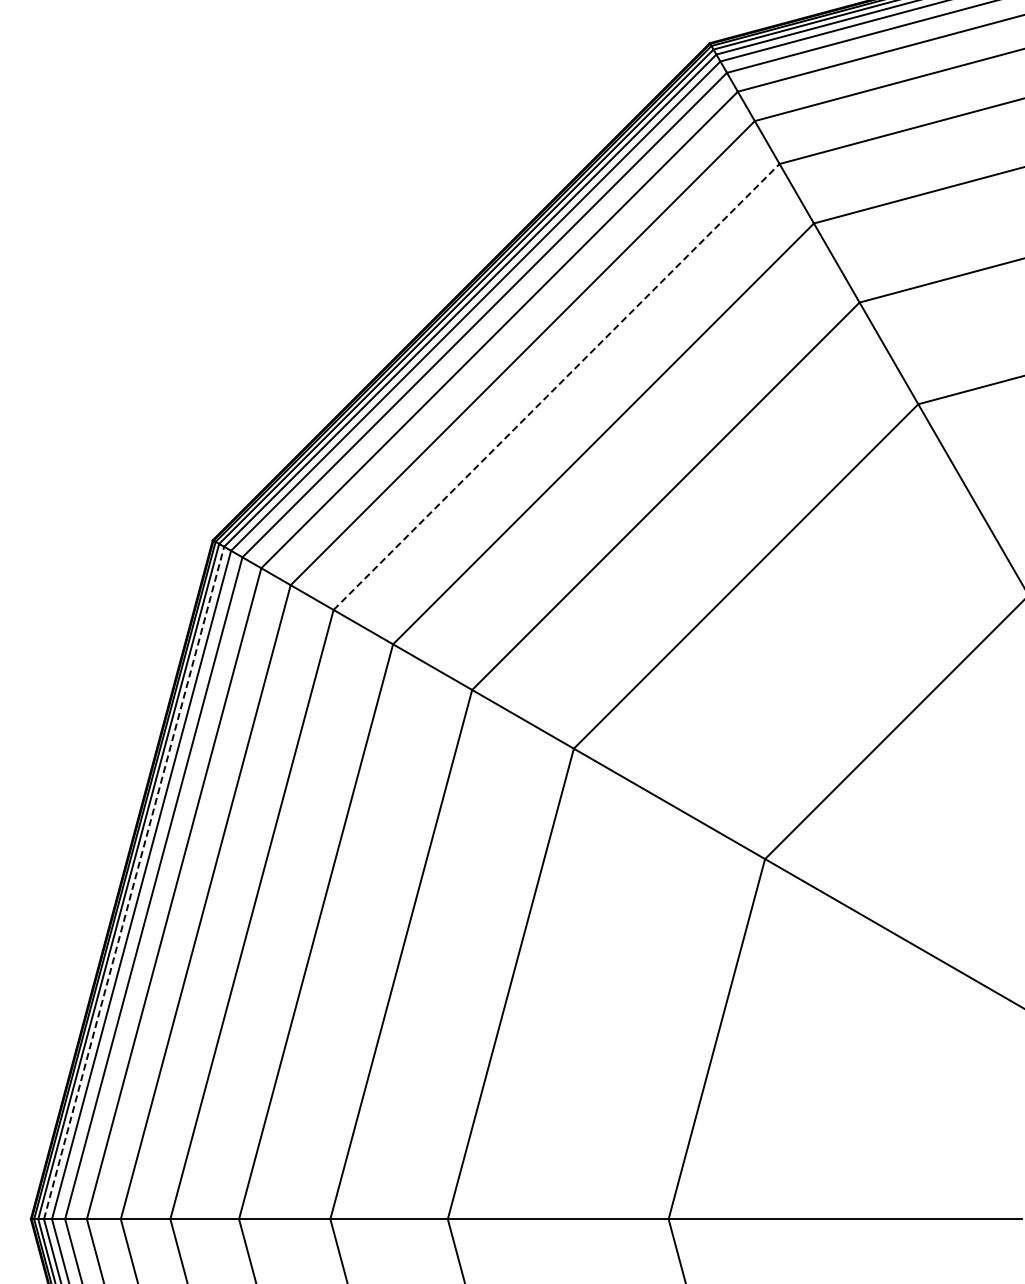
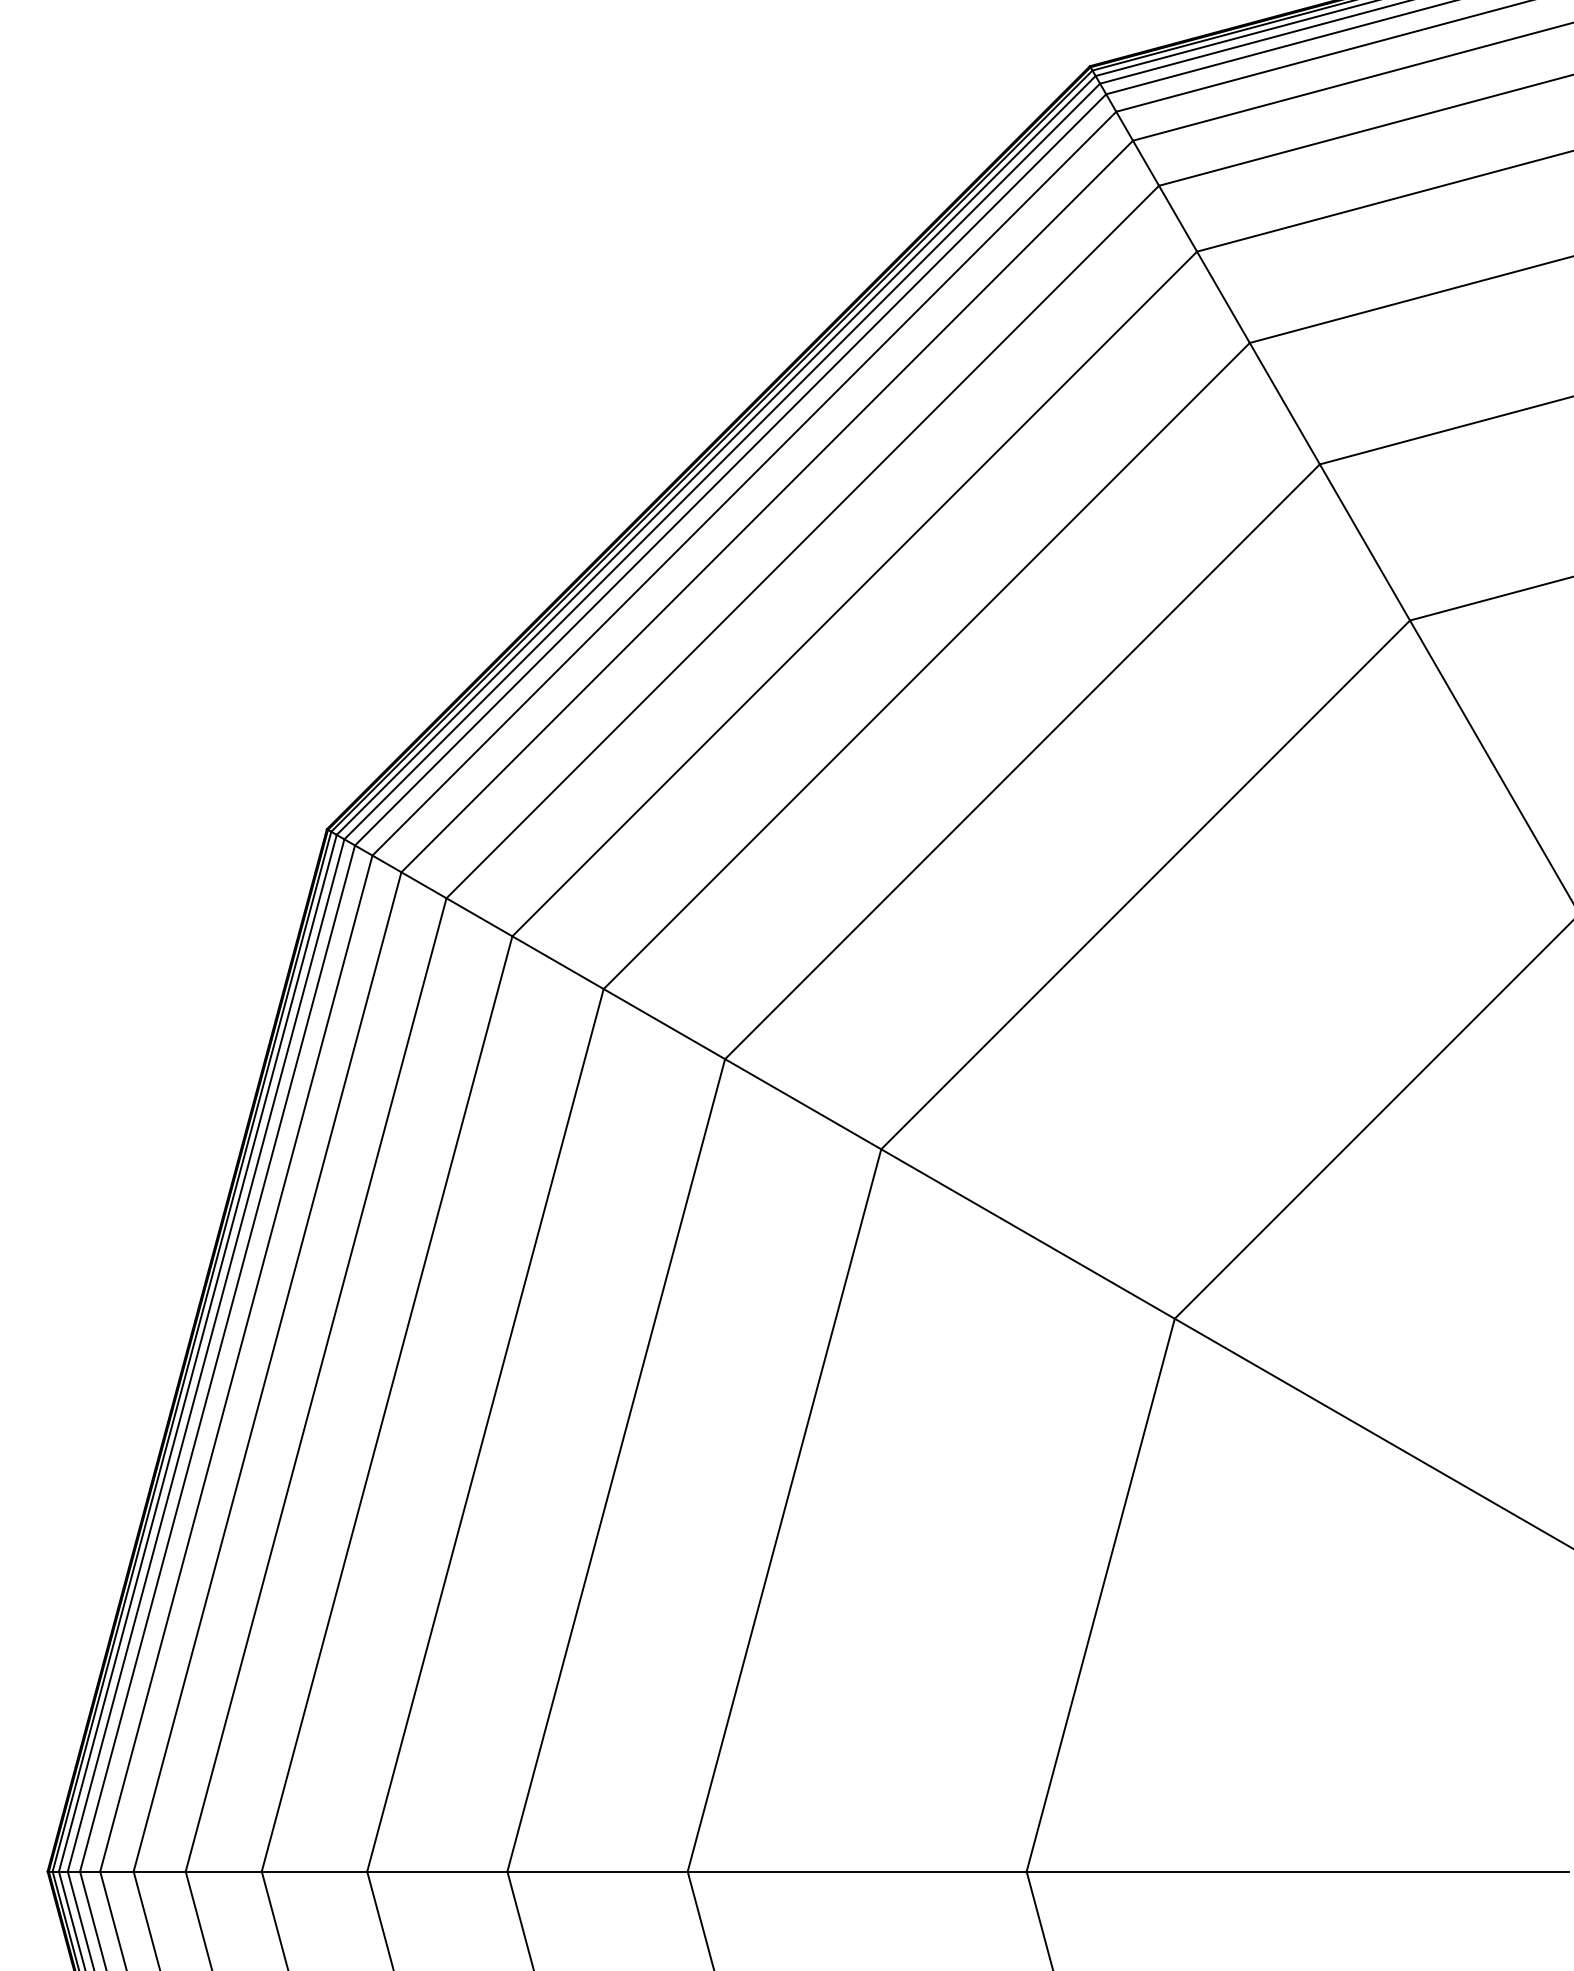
line: (556, 386) -> (854, 593), dashed -> solid
line: (134, 882) -> (206, 1354), dashed -> solid

